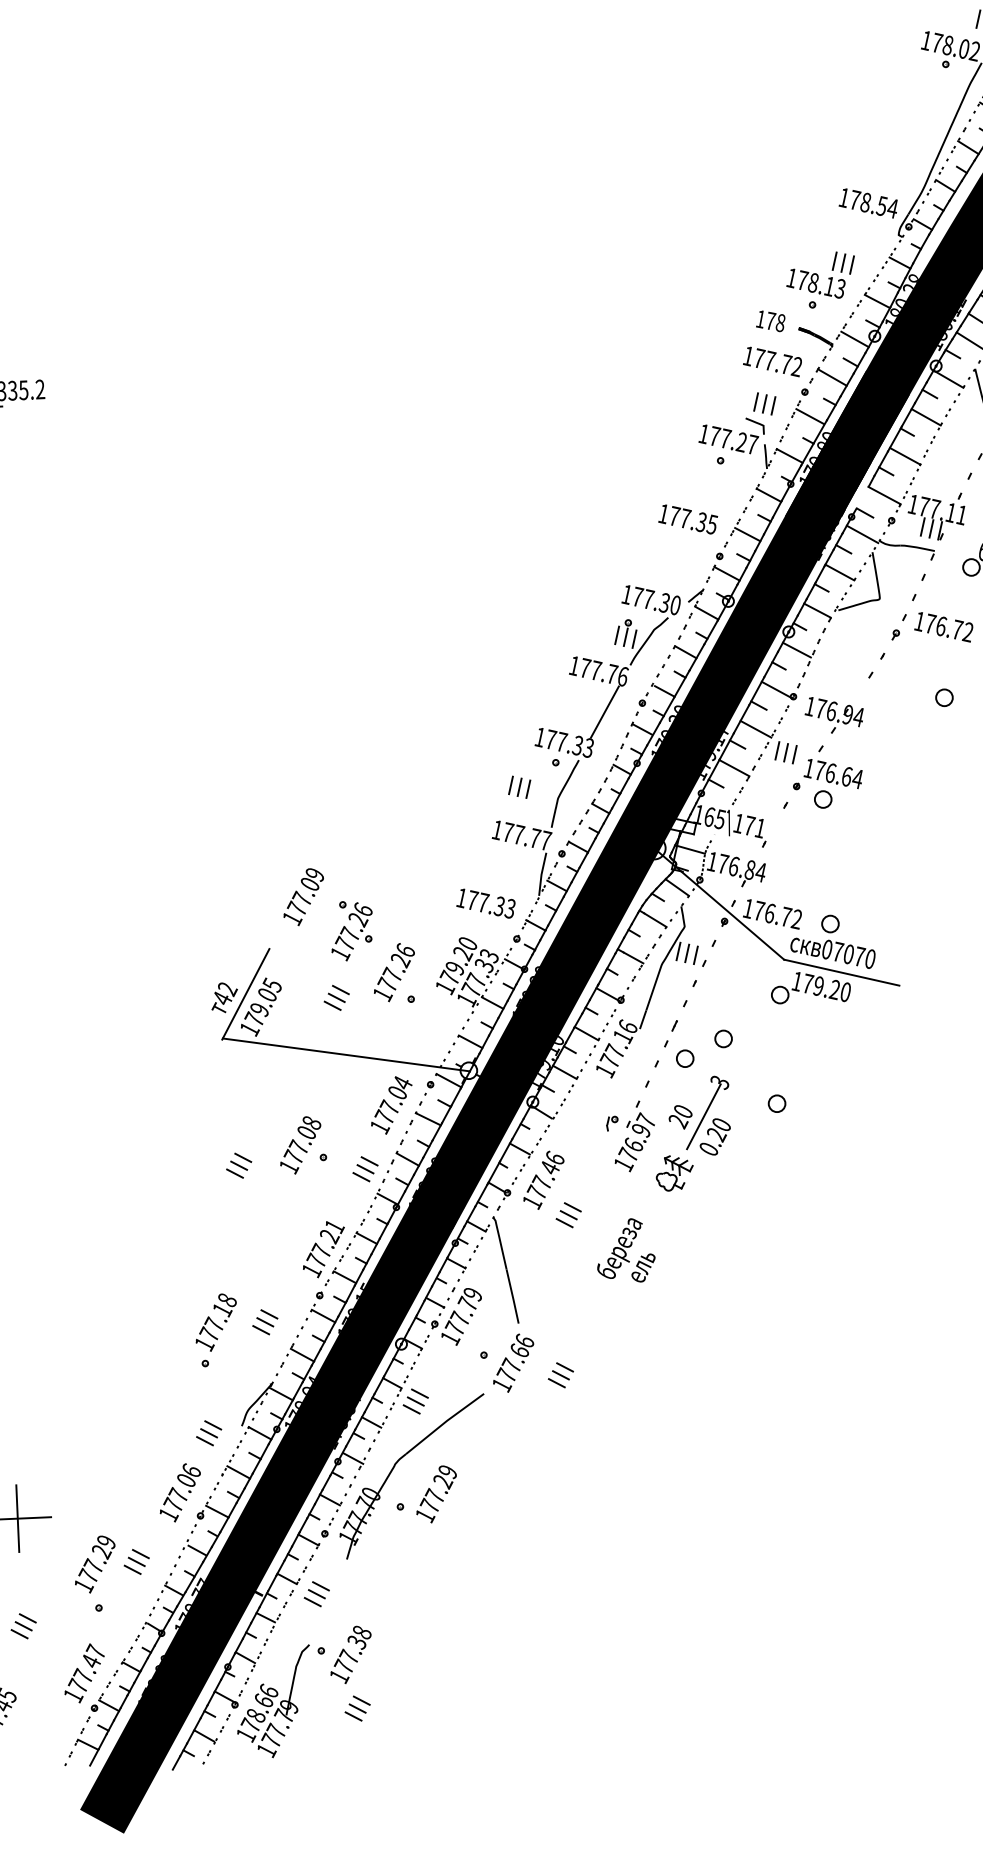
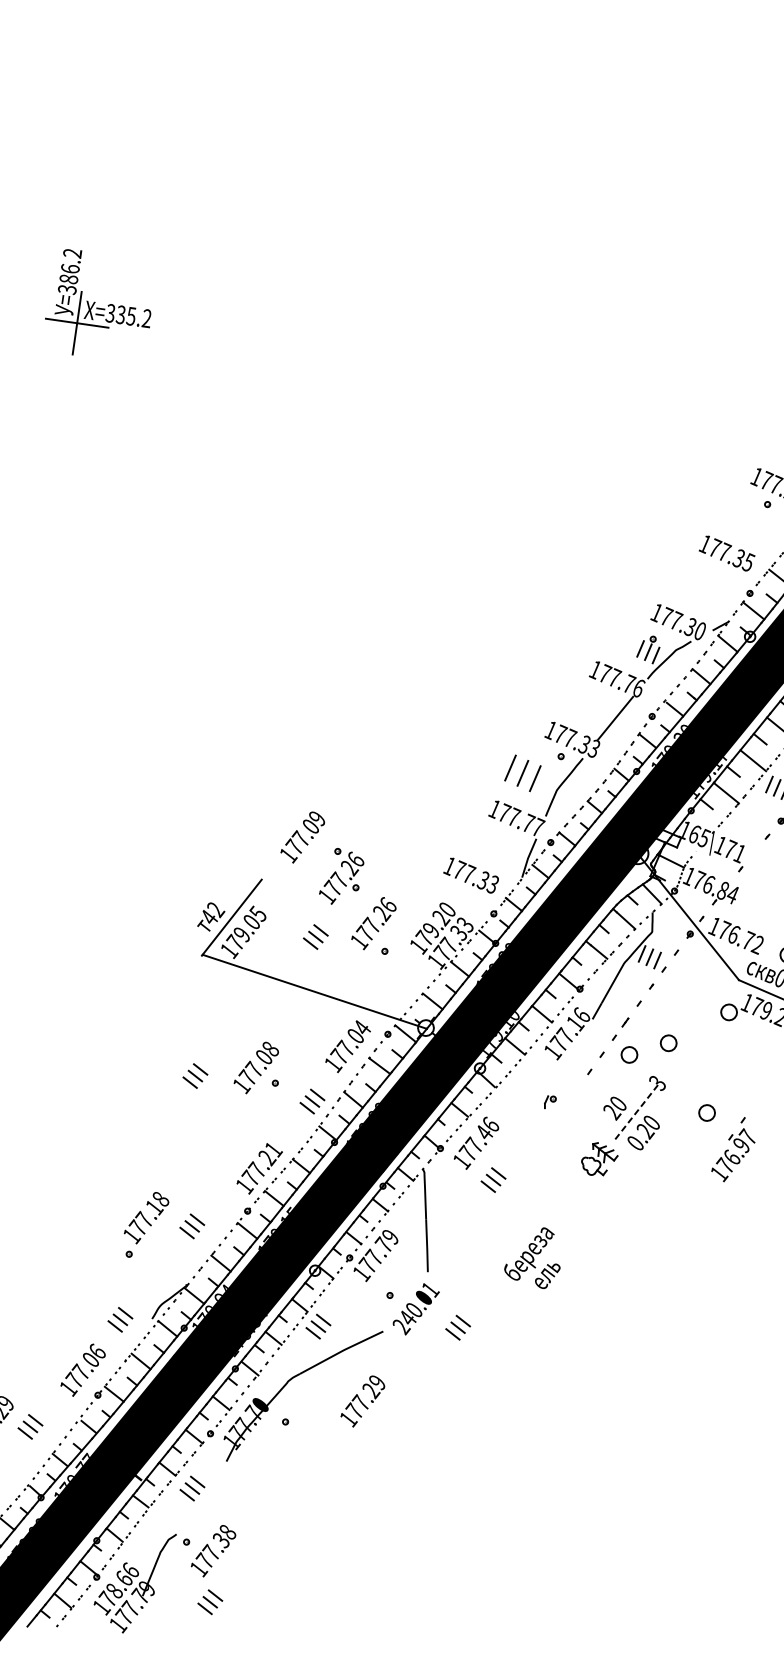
part: (519, 786) -> (523, 772), size x1.6
line: (704, 1116) -> (637, 1112), solid -> dashed
part: (634, 1136) -> (734, 1149), moved
text: (626, 1250) -> (534, 1256), moved
text: (513, 1363) -> (416, 1308), 177.66 -> 240.01
text: (436, 1494) -> (362, 1401), moved

